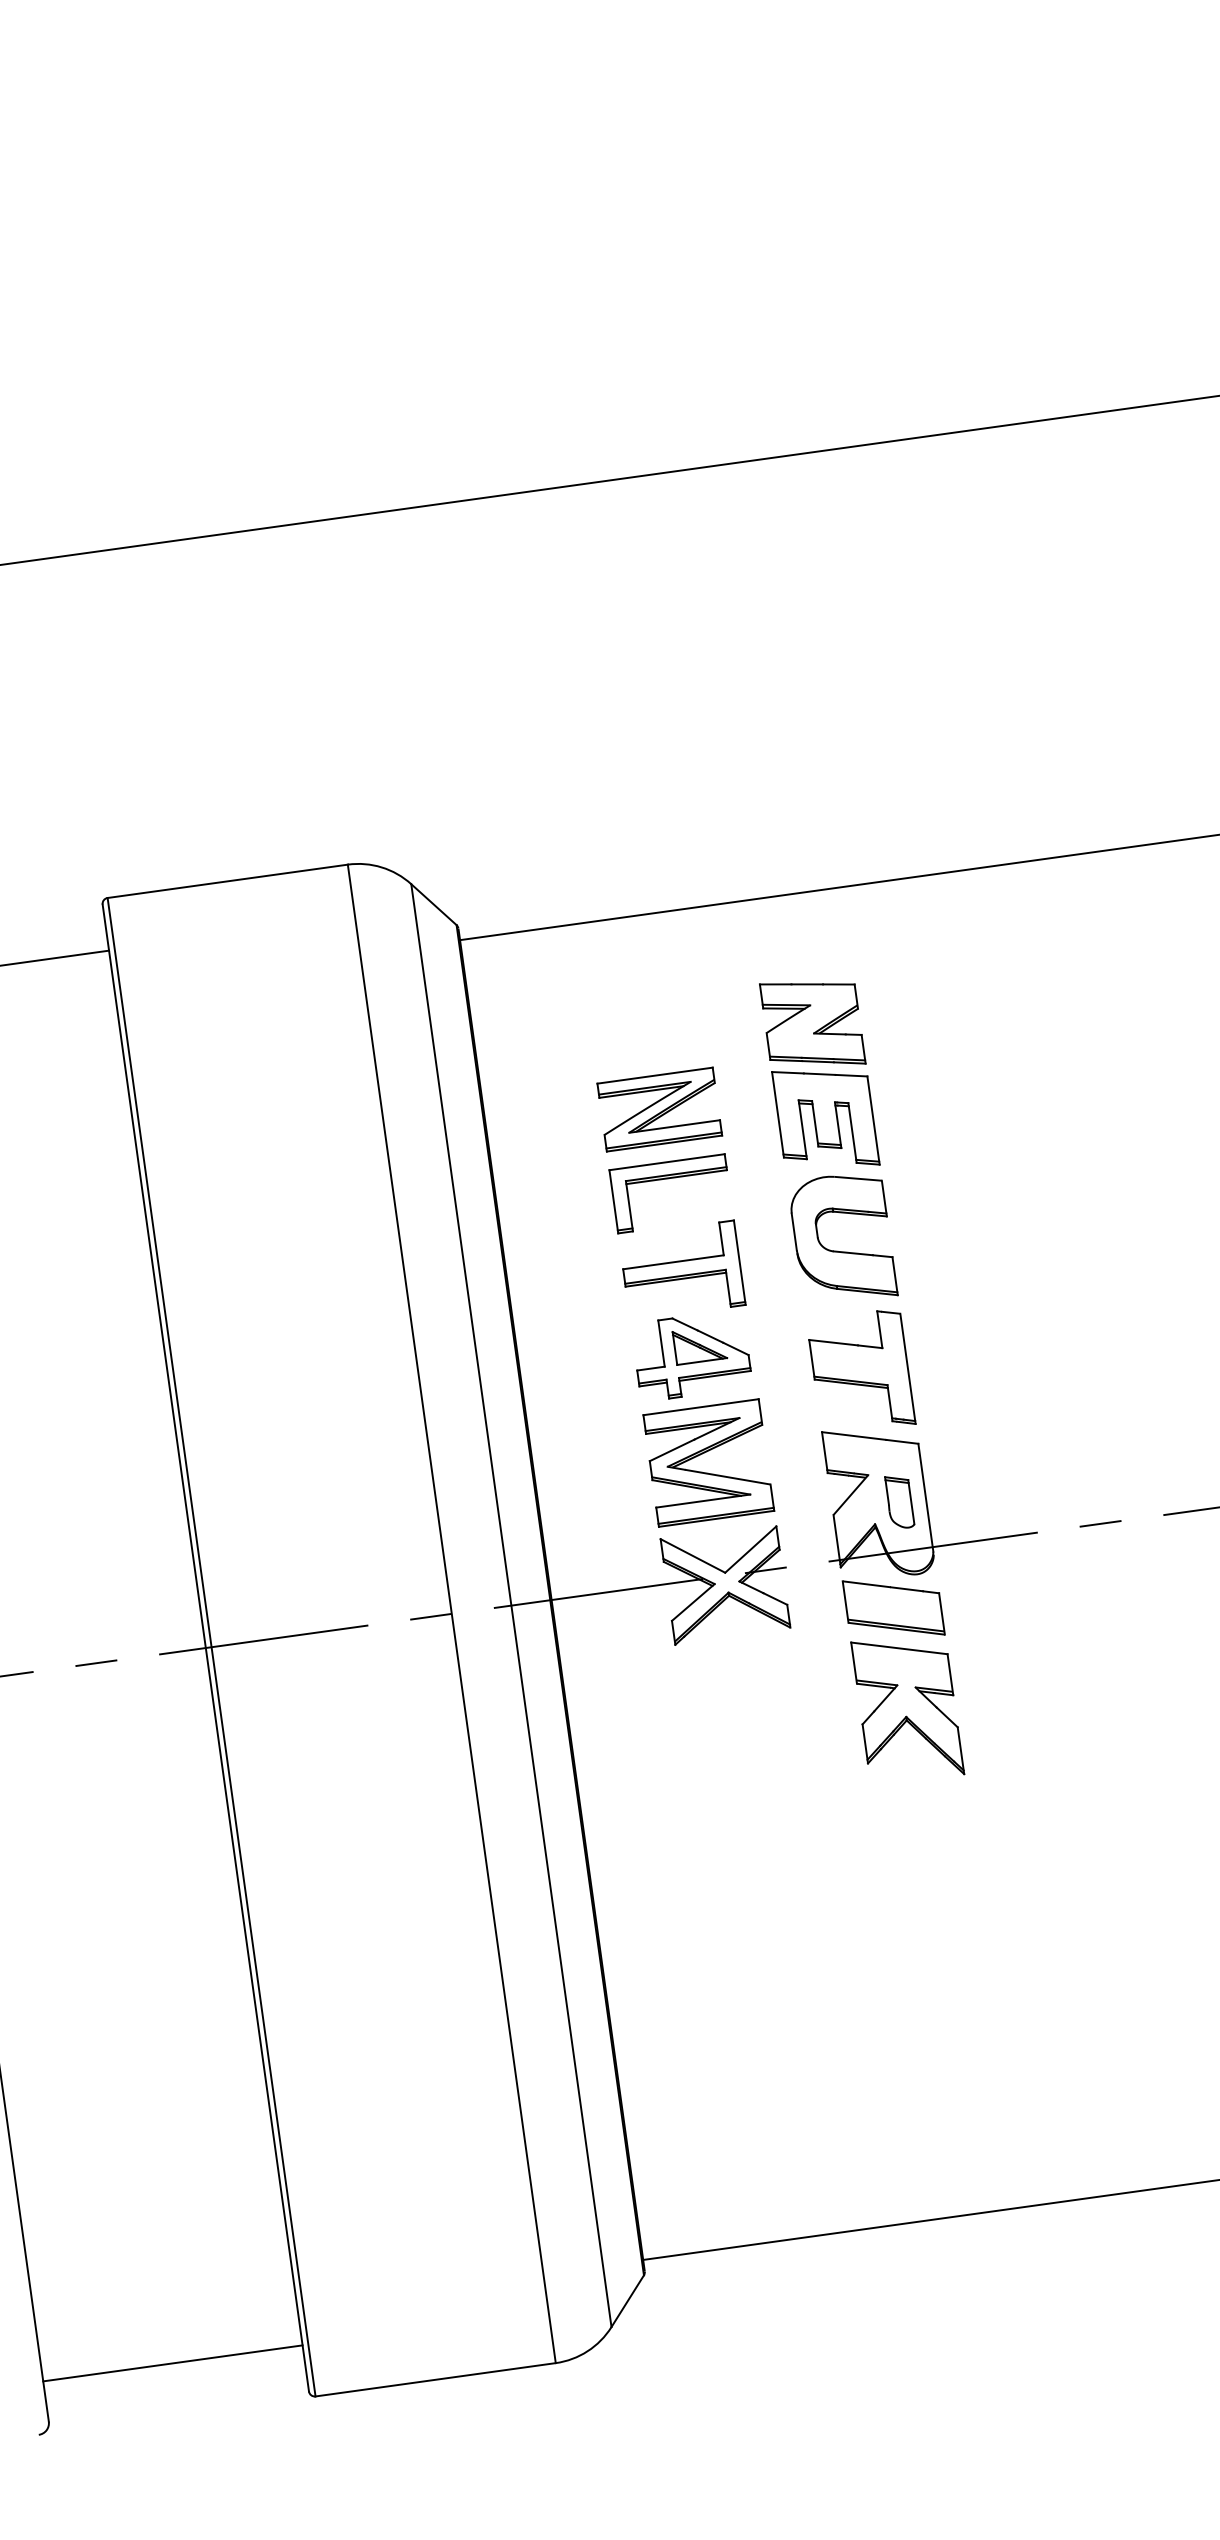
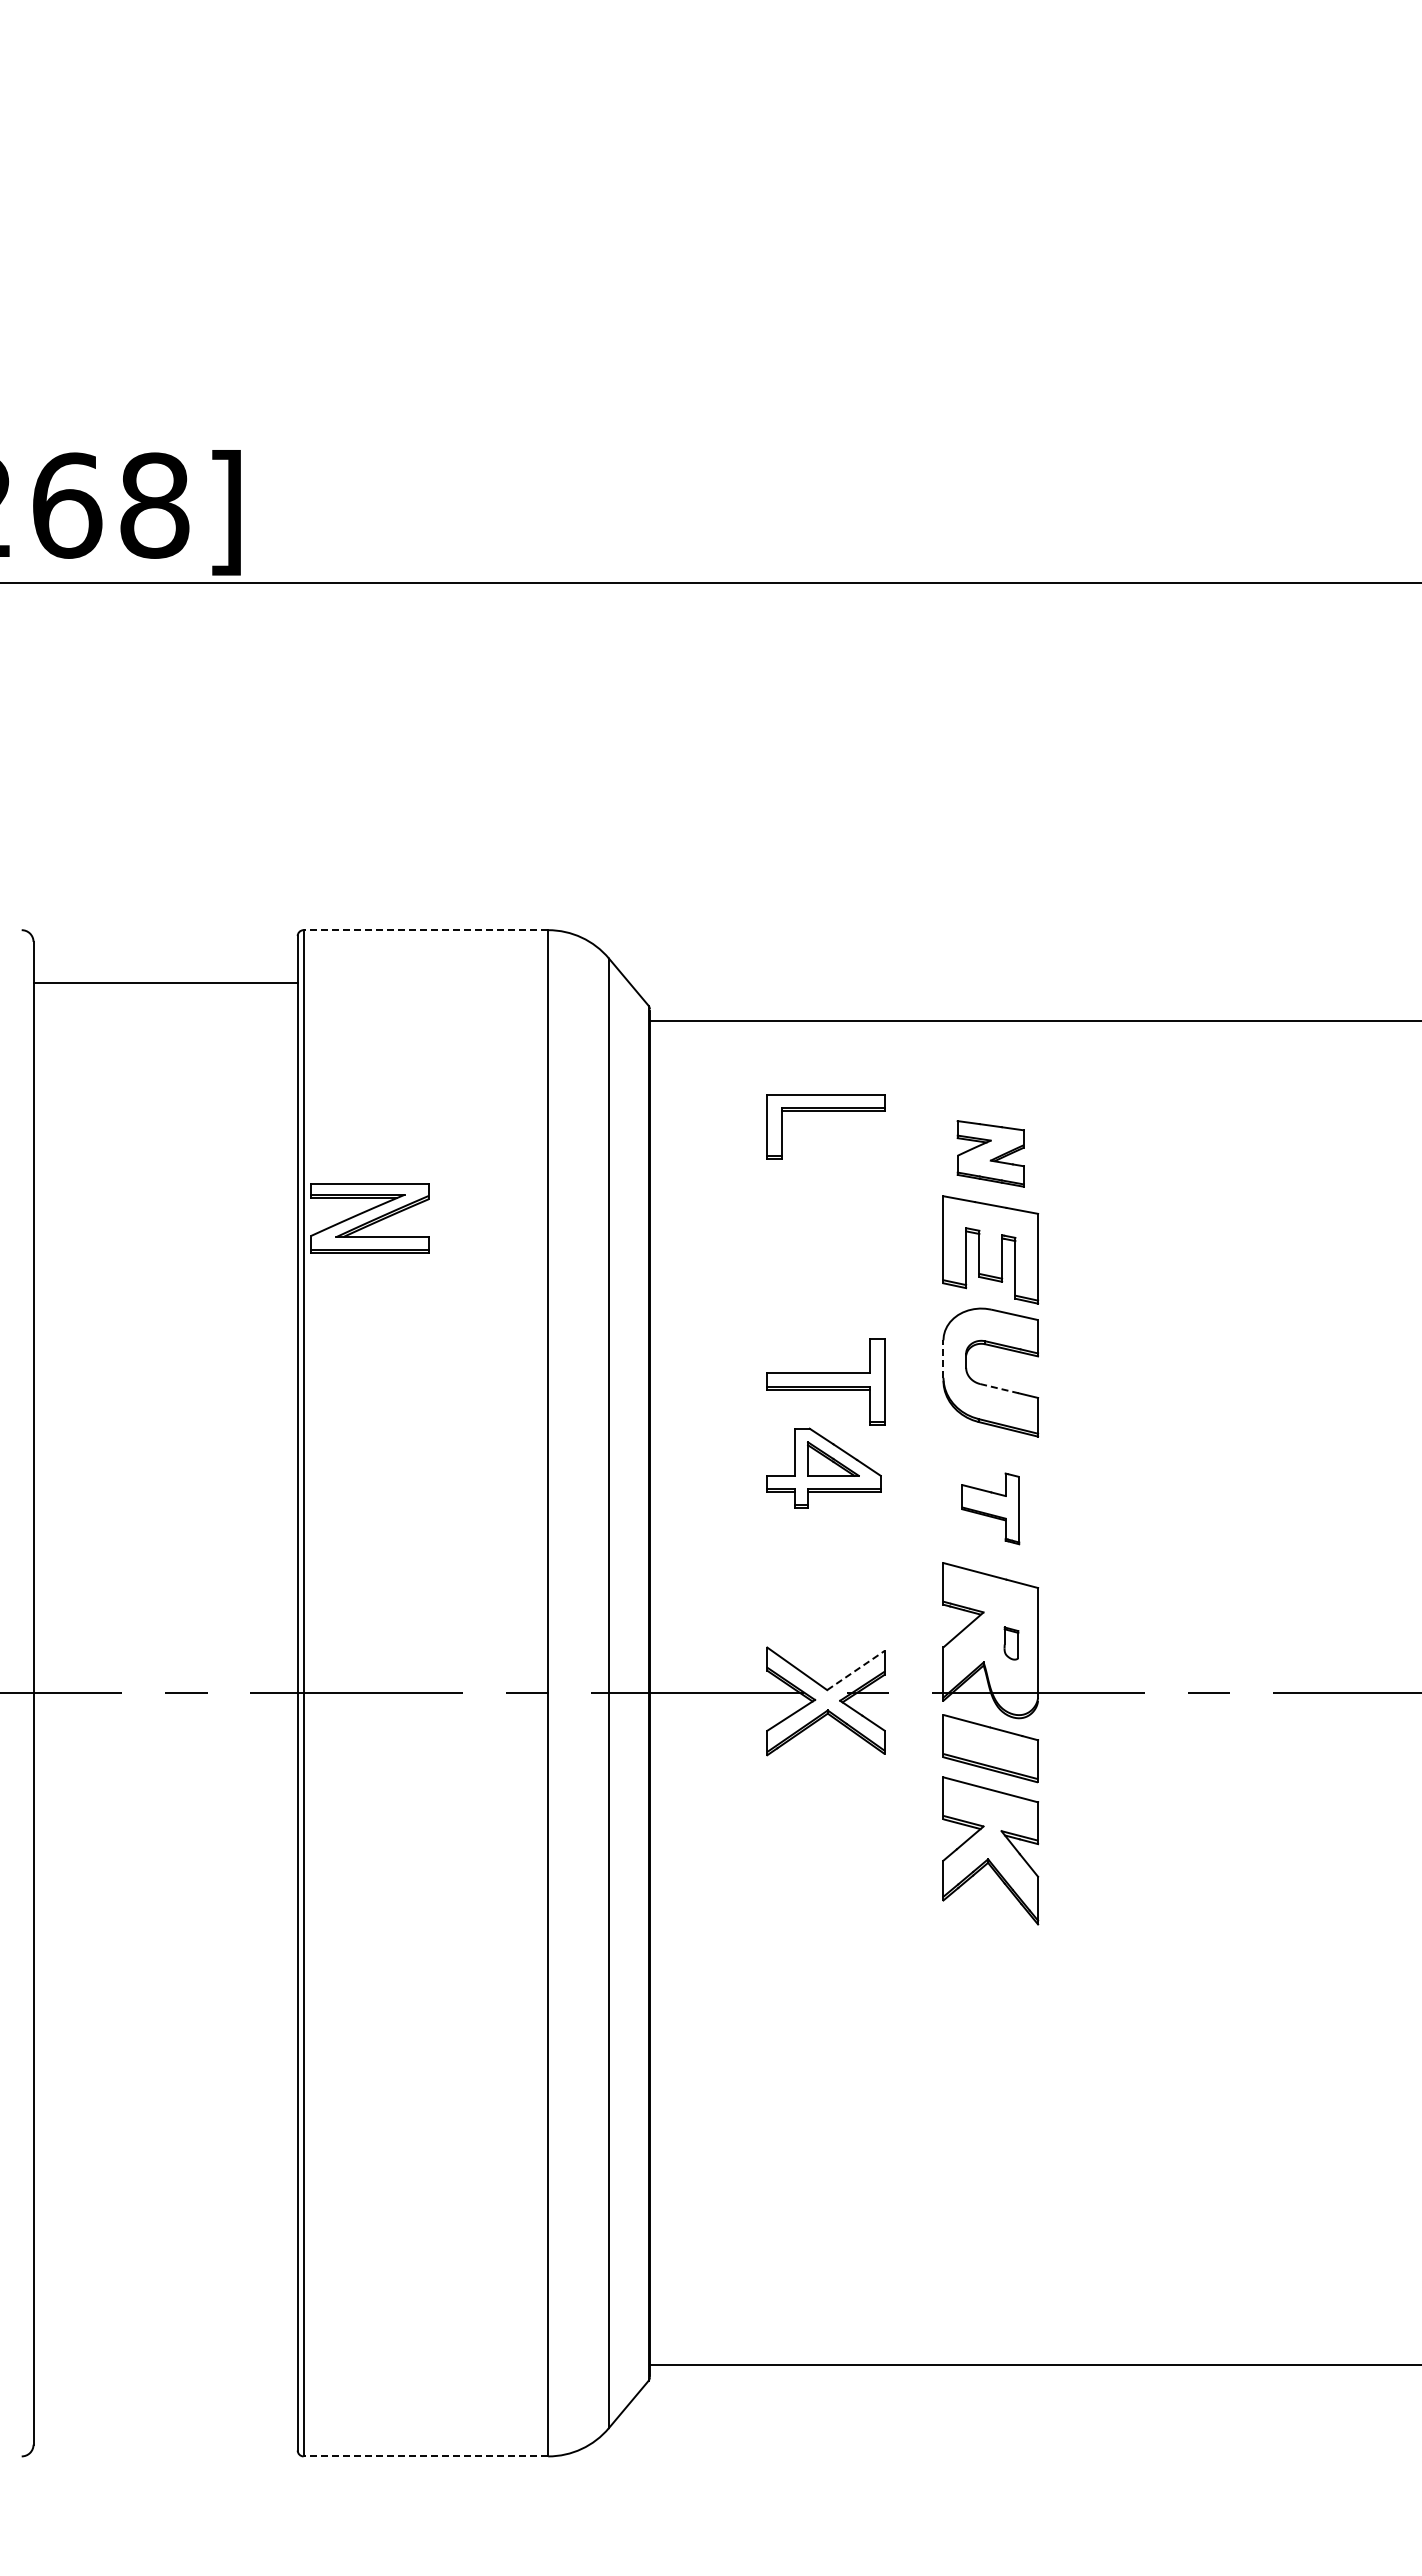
line: (227, 881) -> (425, 930), solid -> dashed
part: (812, 1023) -> (990, 1153), size x0.7
part: (659, 1109) -> (369, 1218), moved
part: (668, 1178) -> (825, 1111), moved
line: (794, 1232) -> (943, 1359), solid -> dashed
line: (853, 1253) -> (999, 1388), solid -> dashed
part: (860, 1372) -> (990, 1508), size x0.6
part: (704, 1454) -> (822, 1568), removed
part: (899, 1501) -> (1011, 1643), size x0.6
line: (750, 1549) -> (855, 1670), solid -> dashed
line: (172, 2363) -> (165, 2403), removed
line: (435, 2379) -> (425, 2456), solid -> dashed

